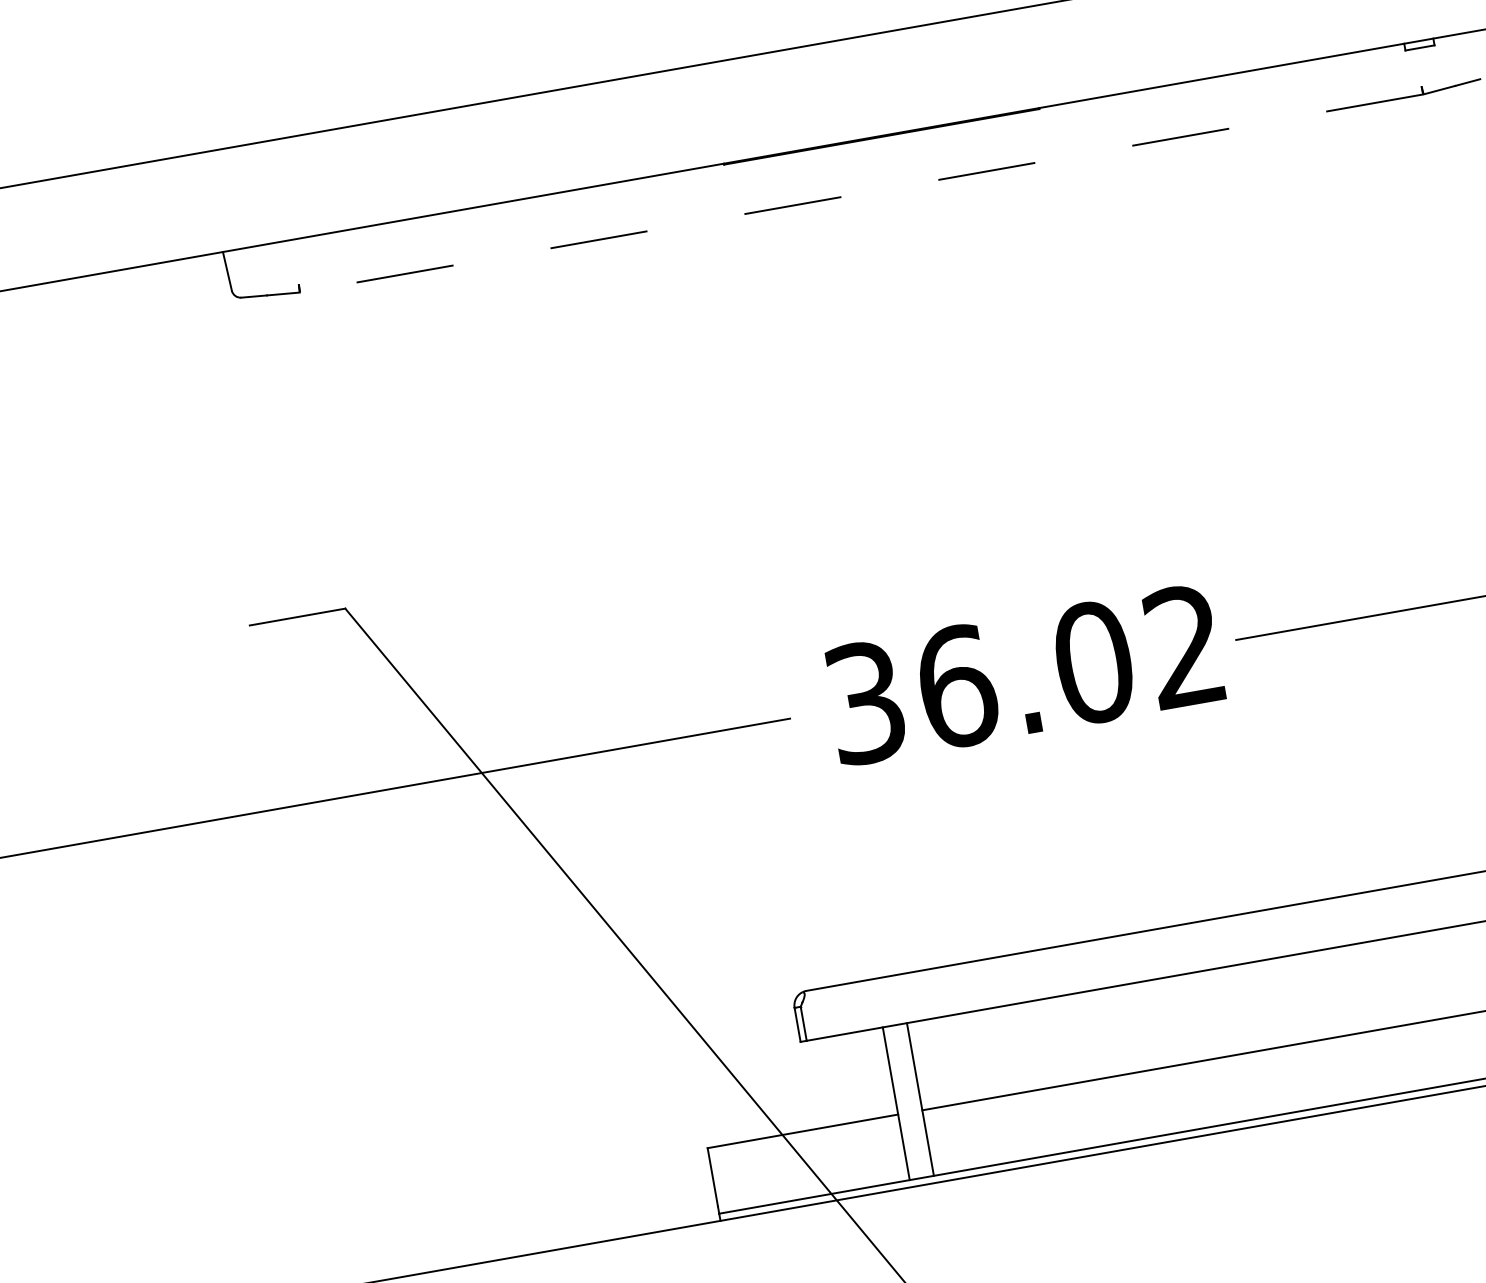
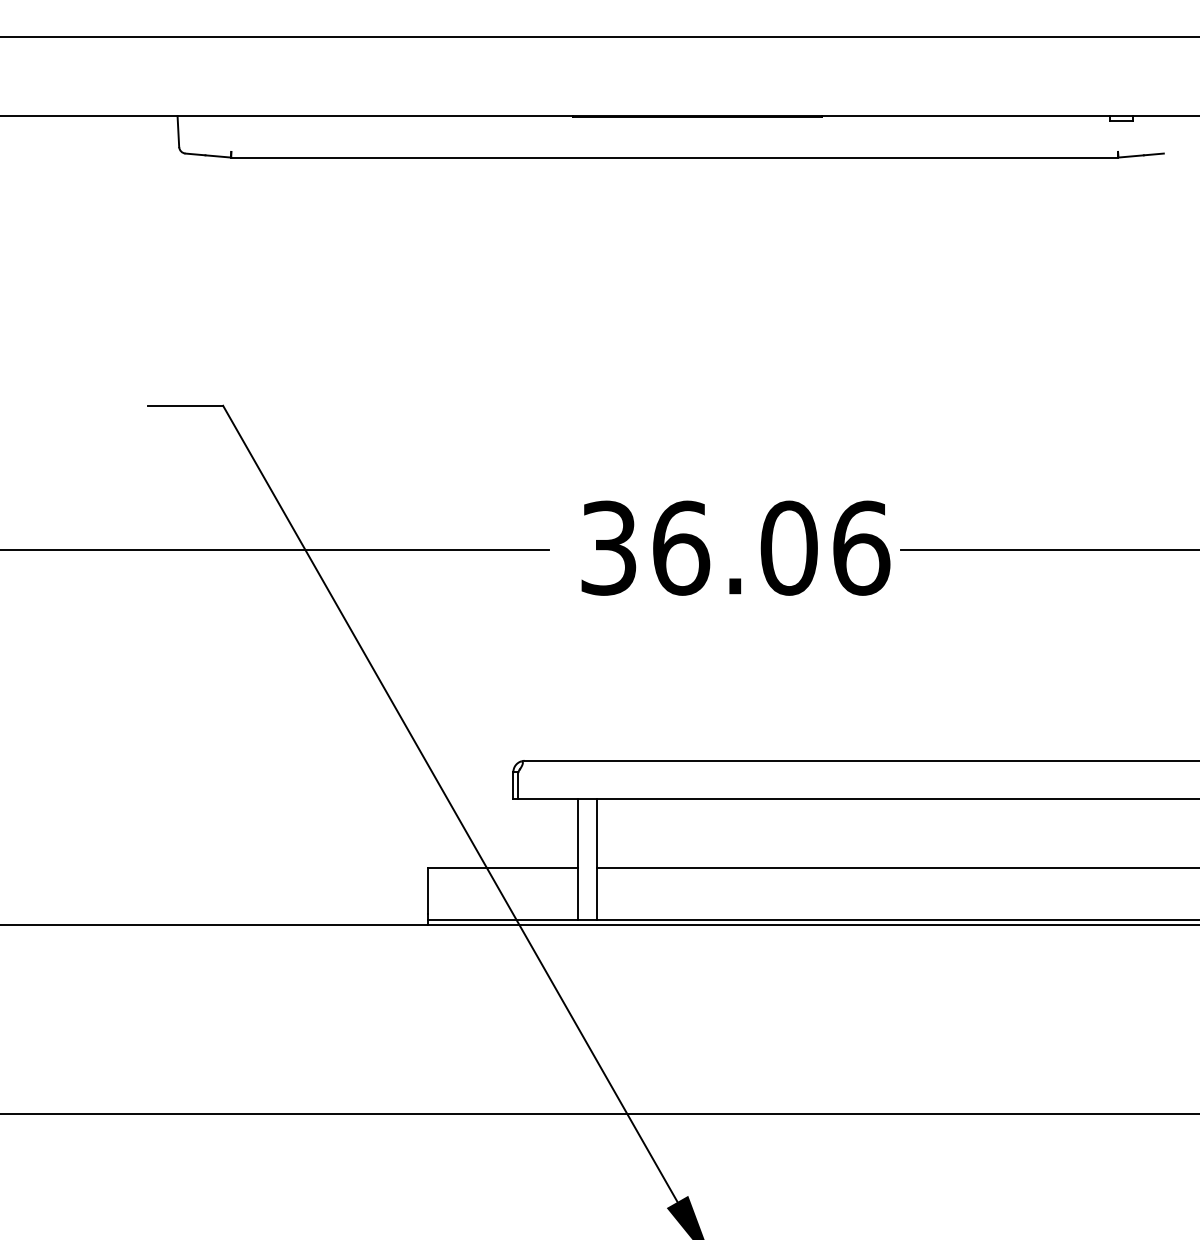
line: (861, 193) -> (674, 157), dashed -> solid
text: (1185, 645) -> (861, 547), 36.02 -> 36.06

